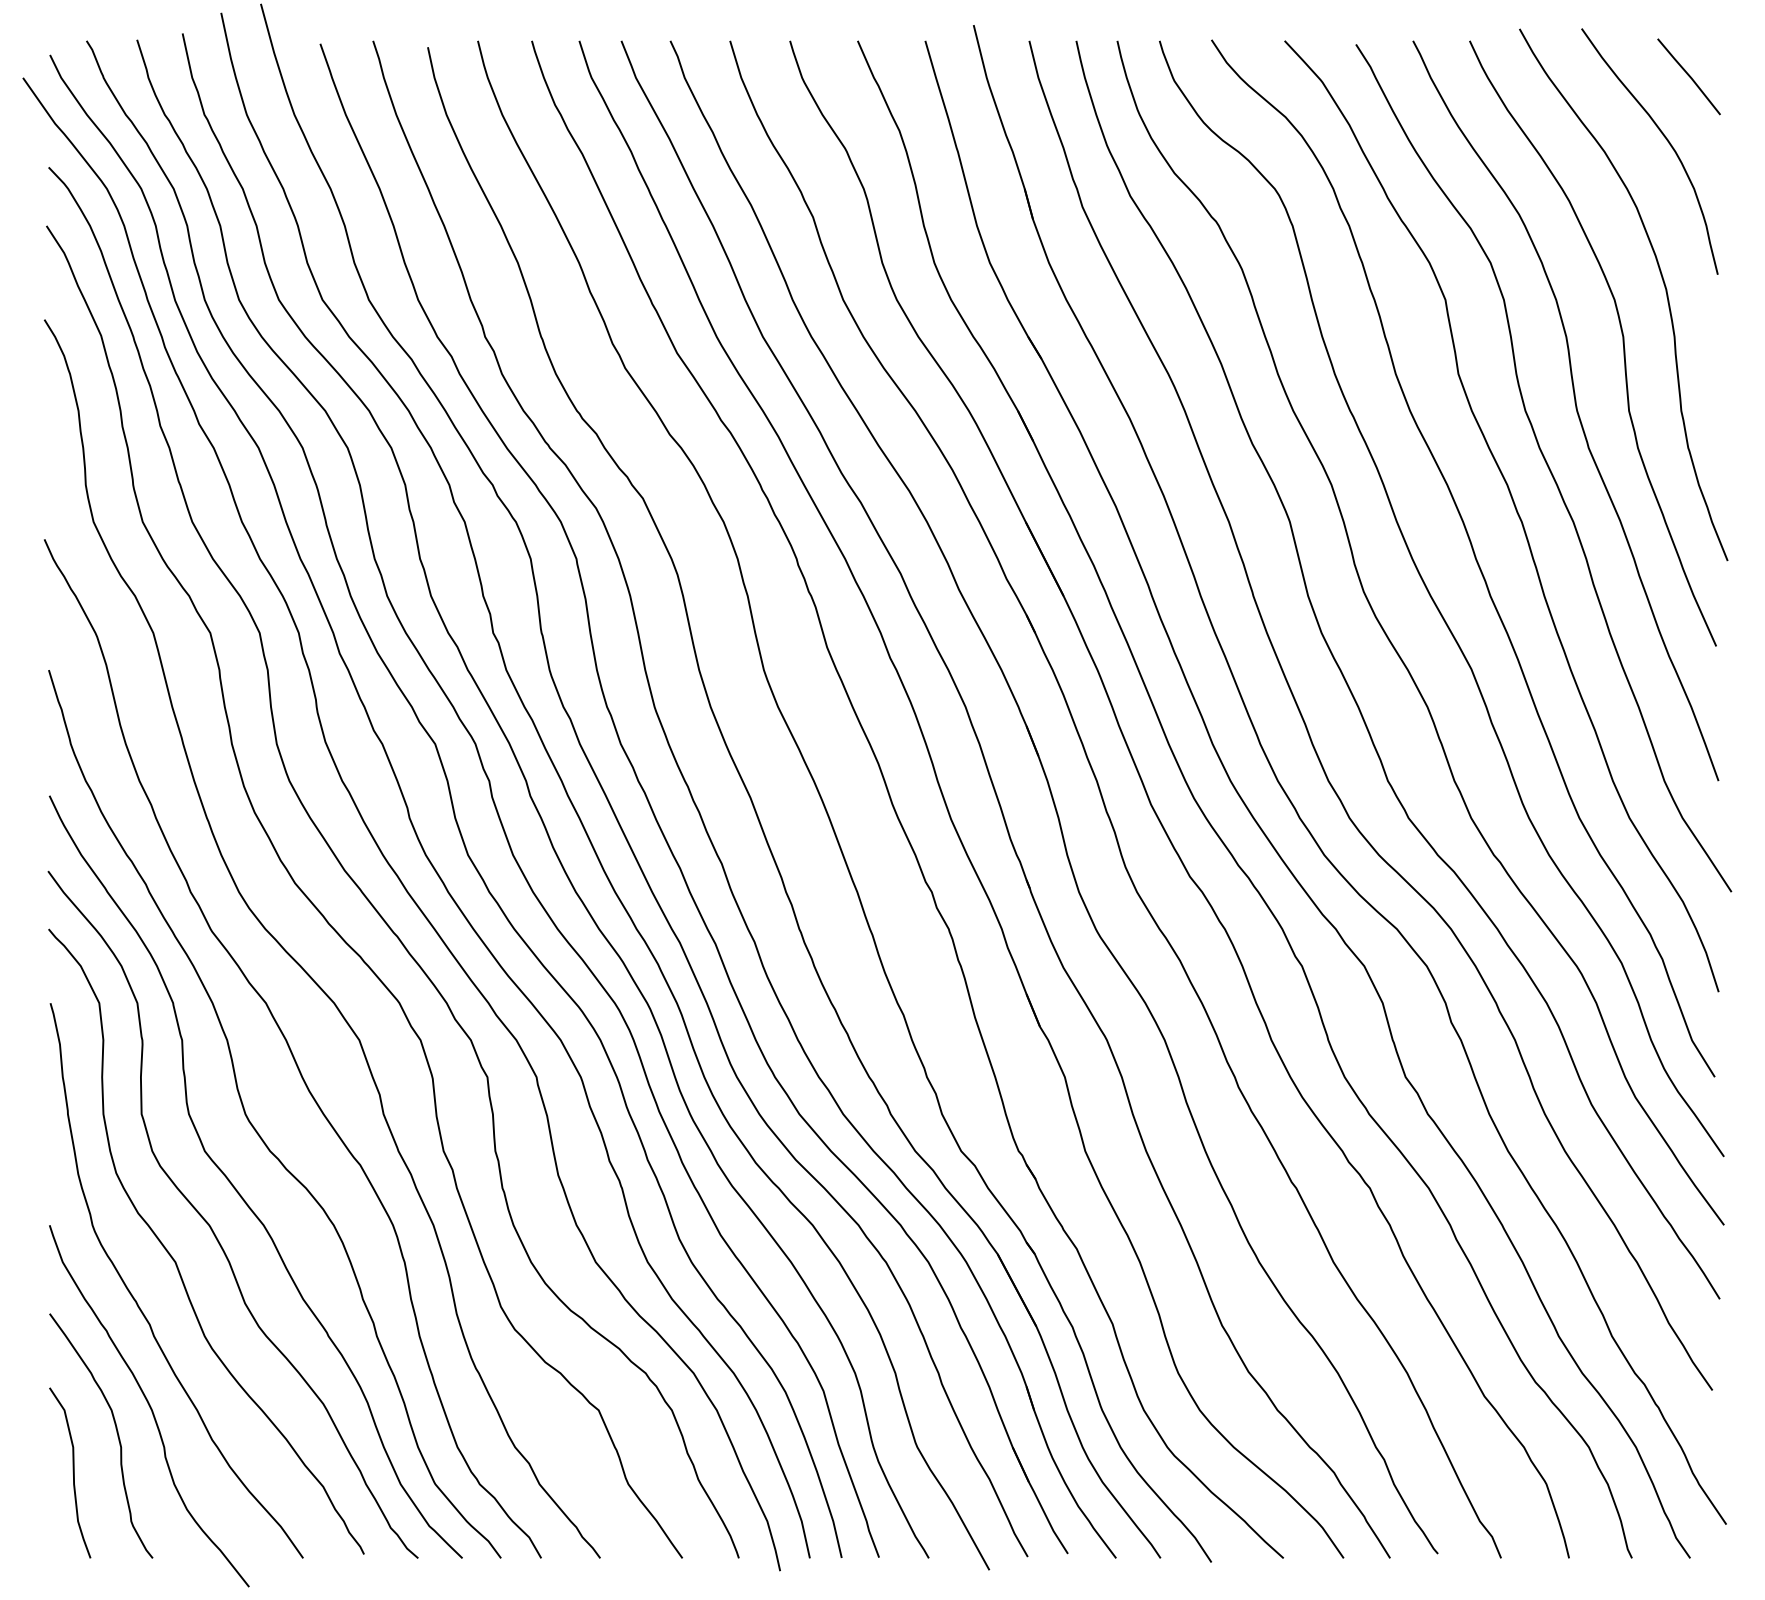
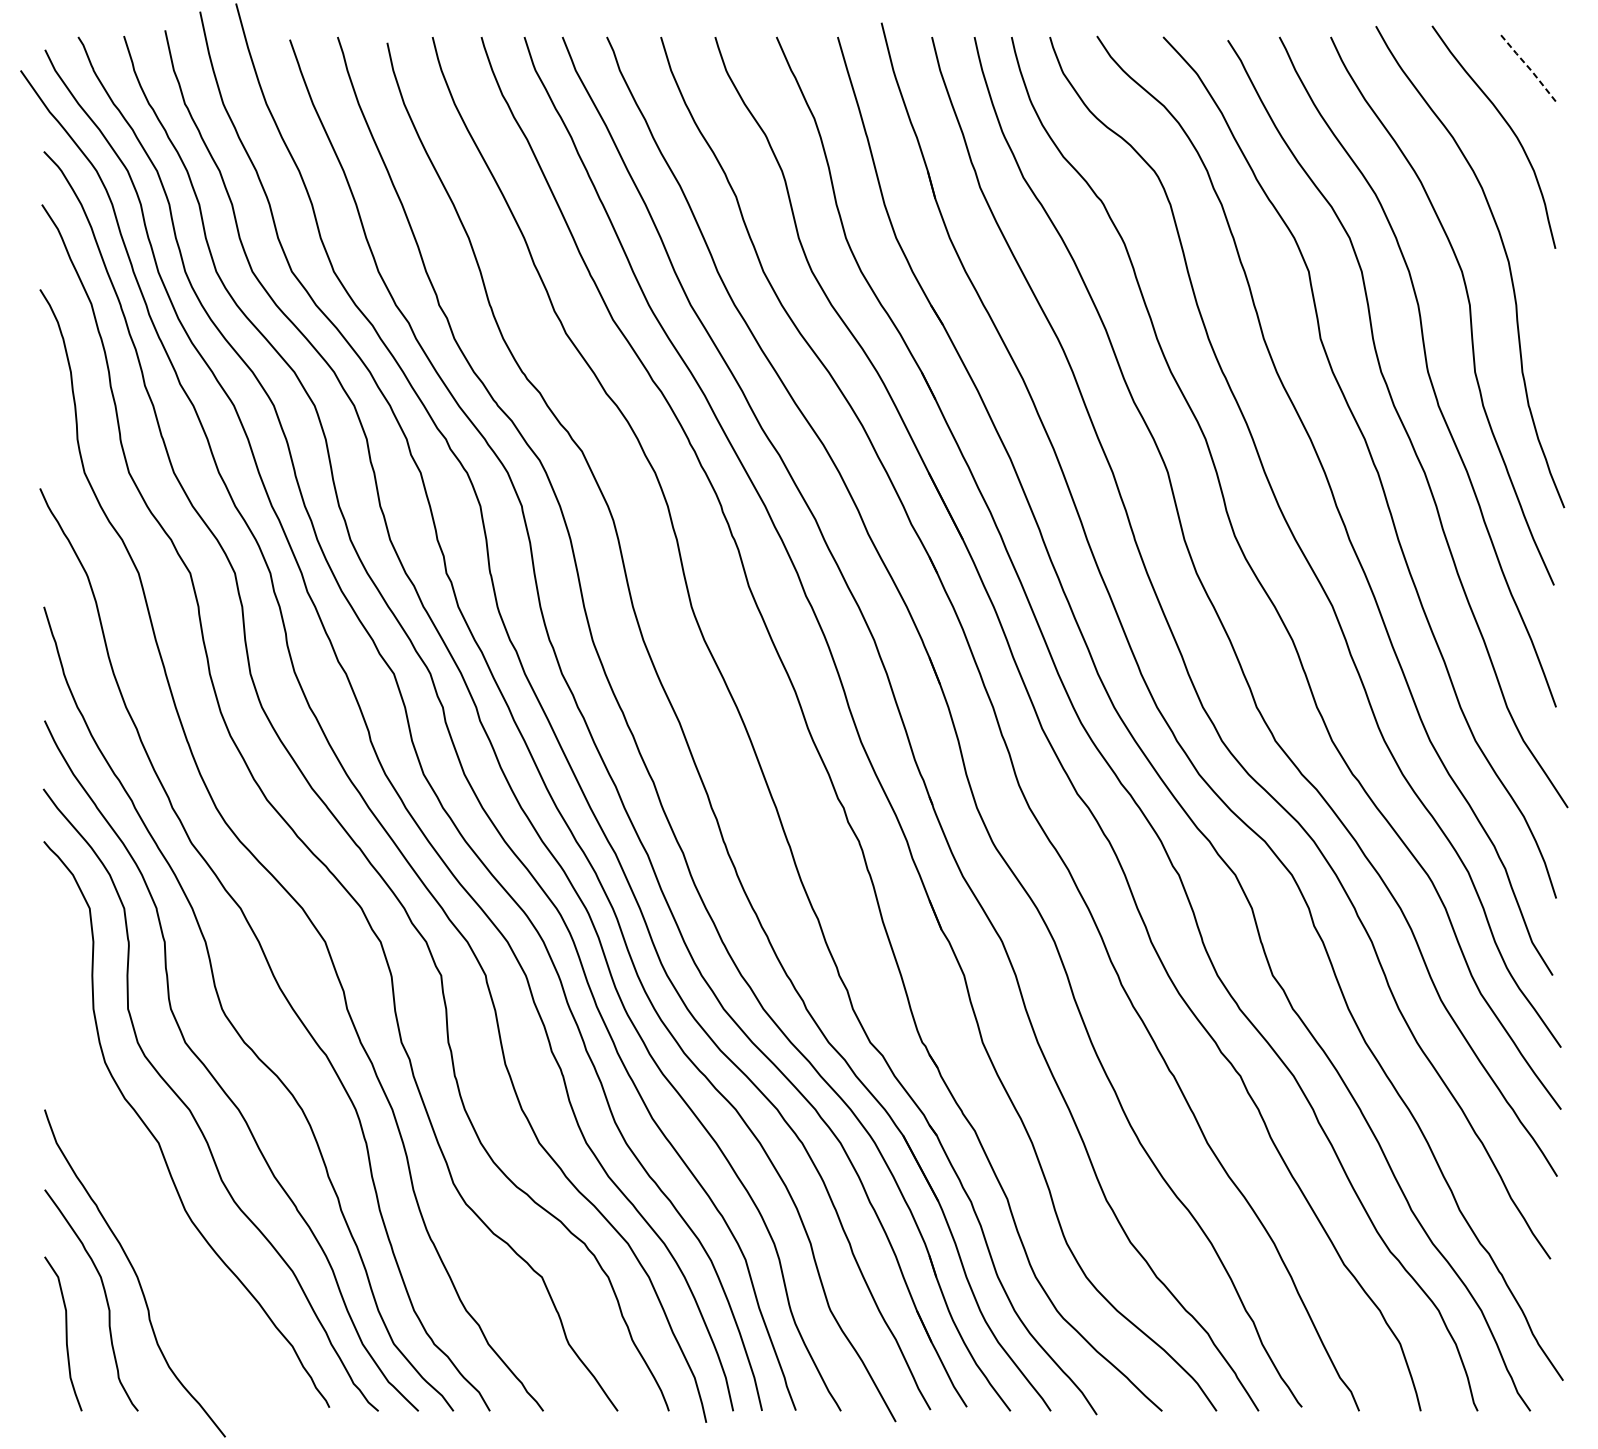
line: (1689, 76) -> (1529, 69), solid -> dashed
curve: (136, 1300) -> (123, 1177), removed

